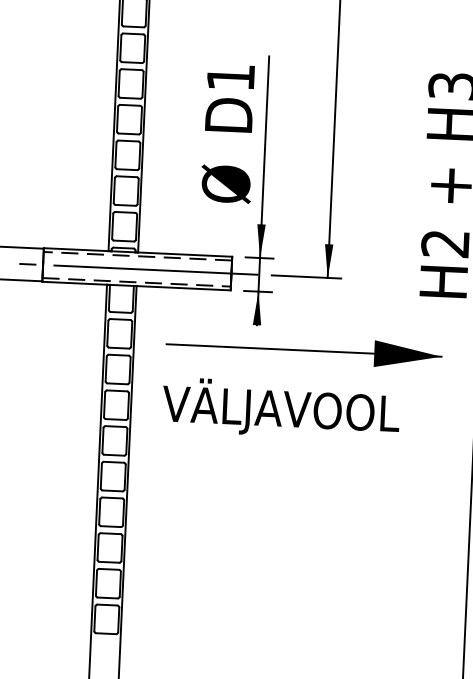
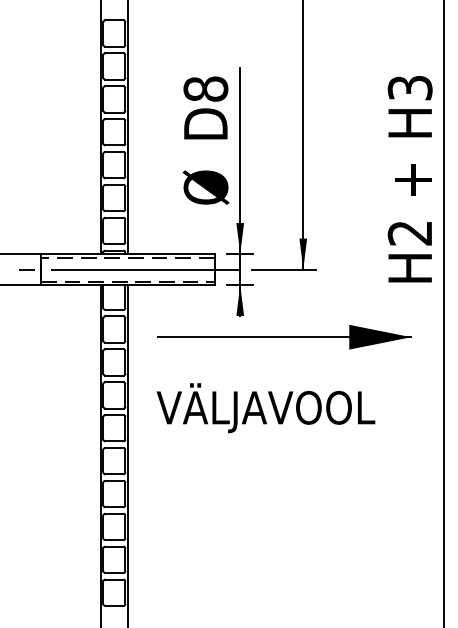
text: (230, 76) -> (205, 88), D1 -> D8
text: (280, 409) -> (265, 408), moved

